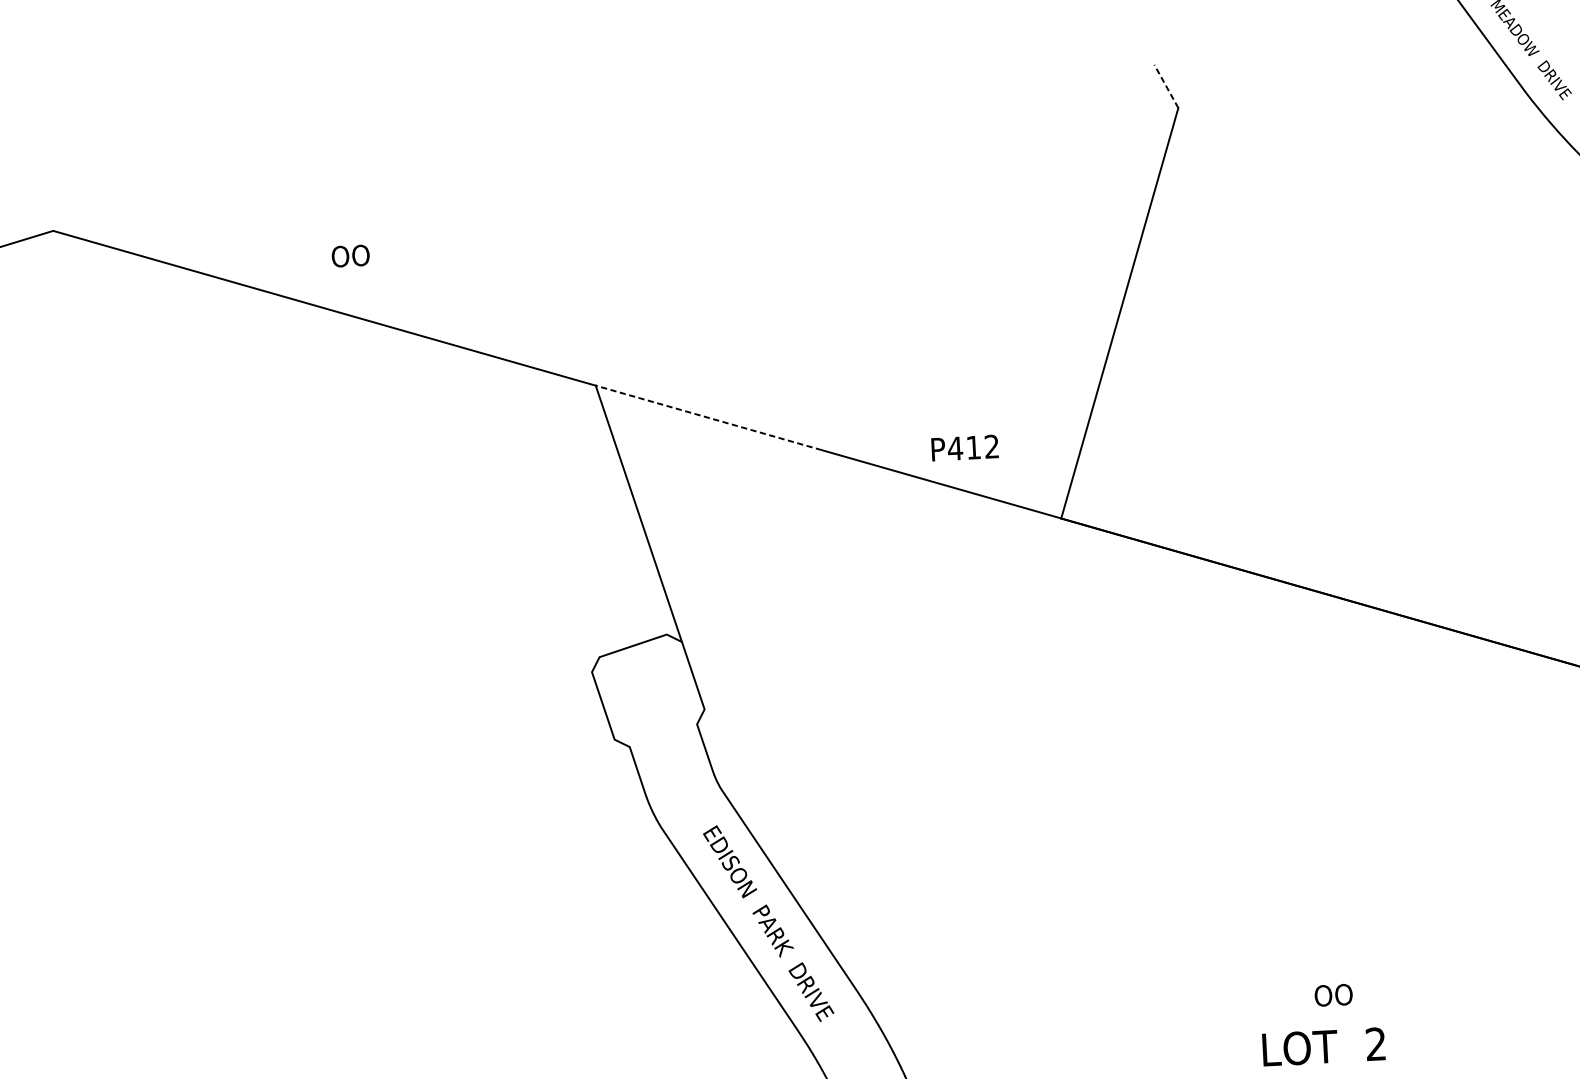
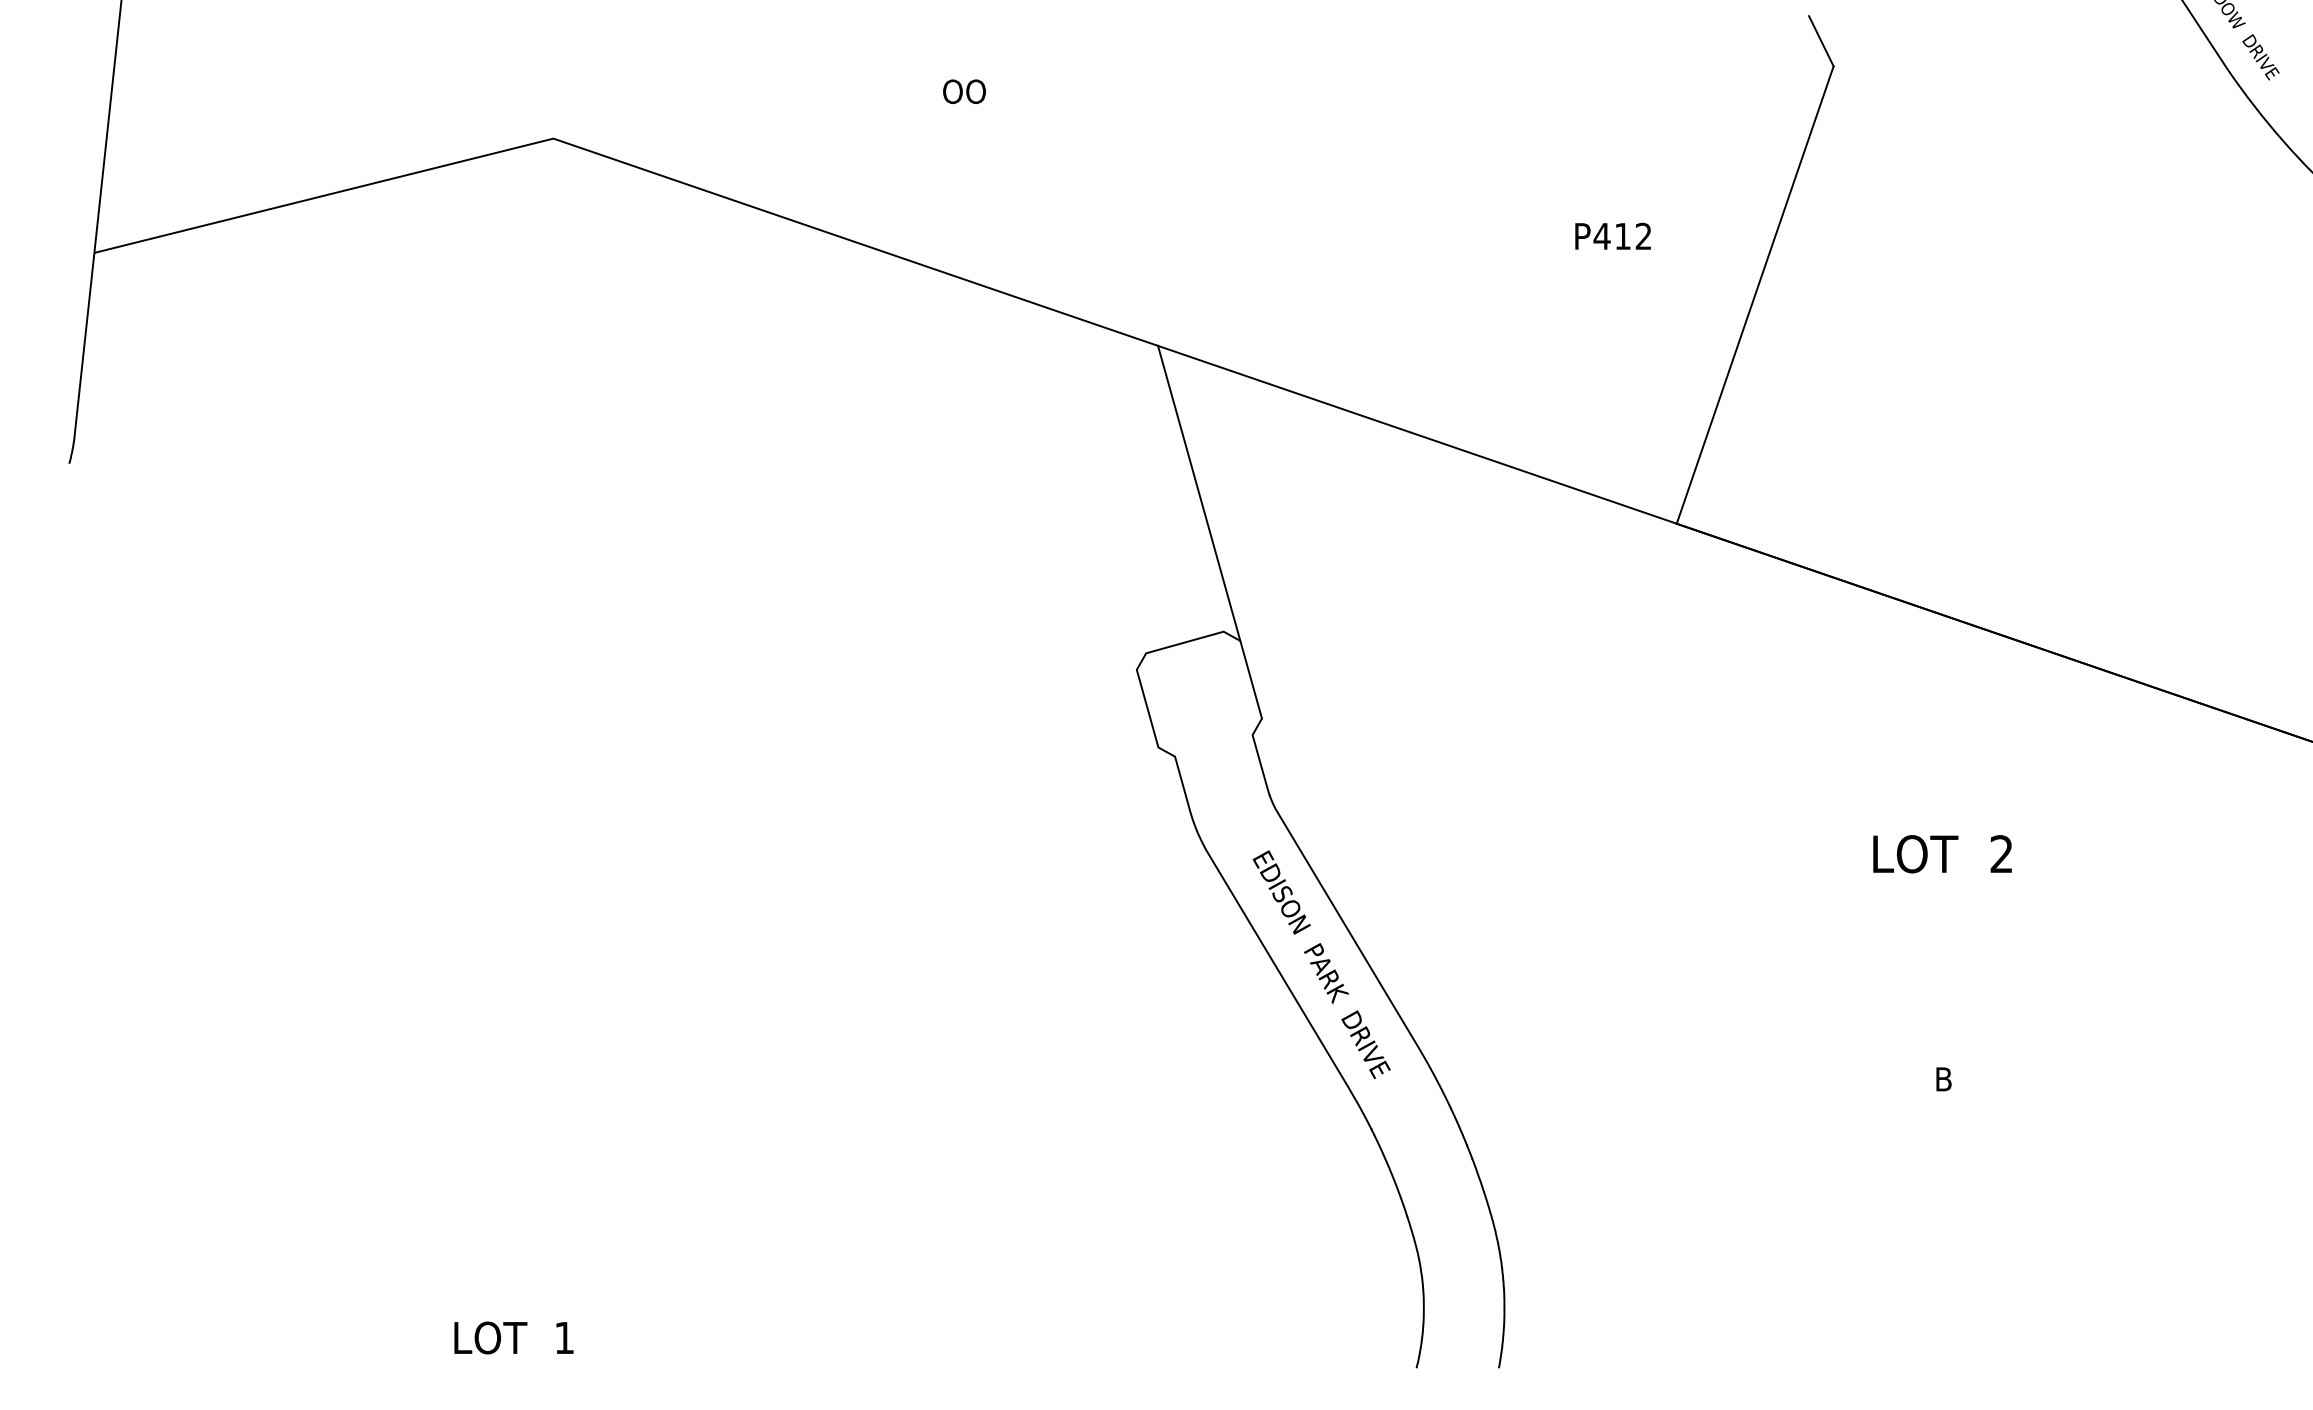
line: (1166, 86) -> (1821, 41), dashed -> solid
text: (350, 255) -> (964, 91), moved
line: (708, 417) -> (1283, 388), dashed -> solid
text: (964, 447) -> (1612, 235), moved
text: (1333, 995) -> (1956, 1079), OO -> B
text: (1323, 1047) -> (1942, 854), moved

